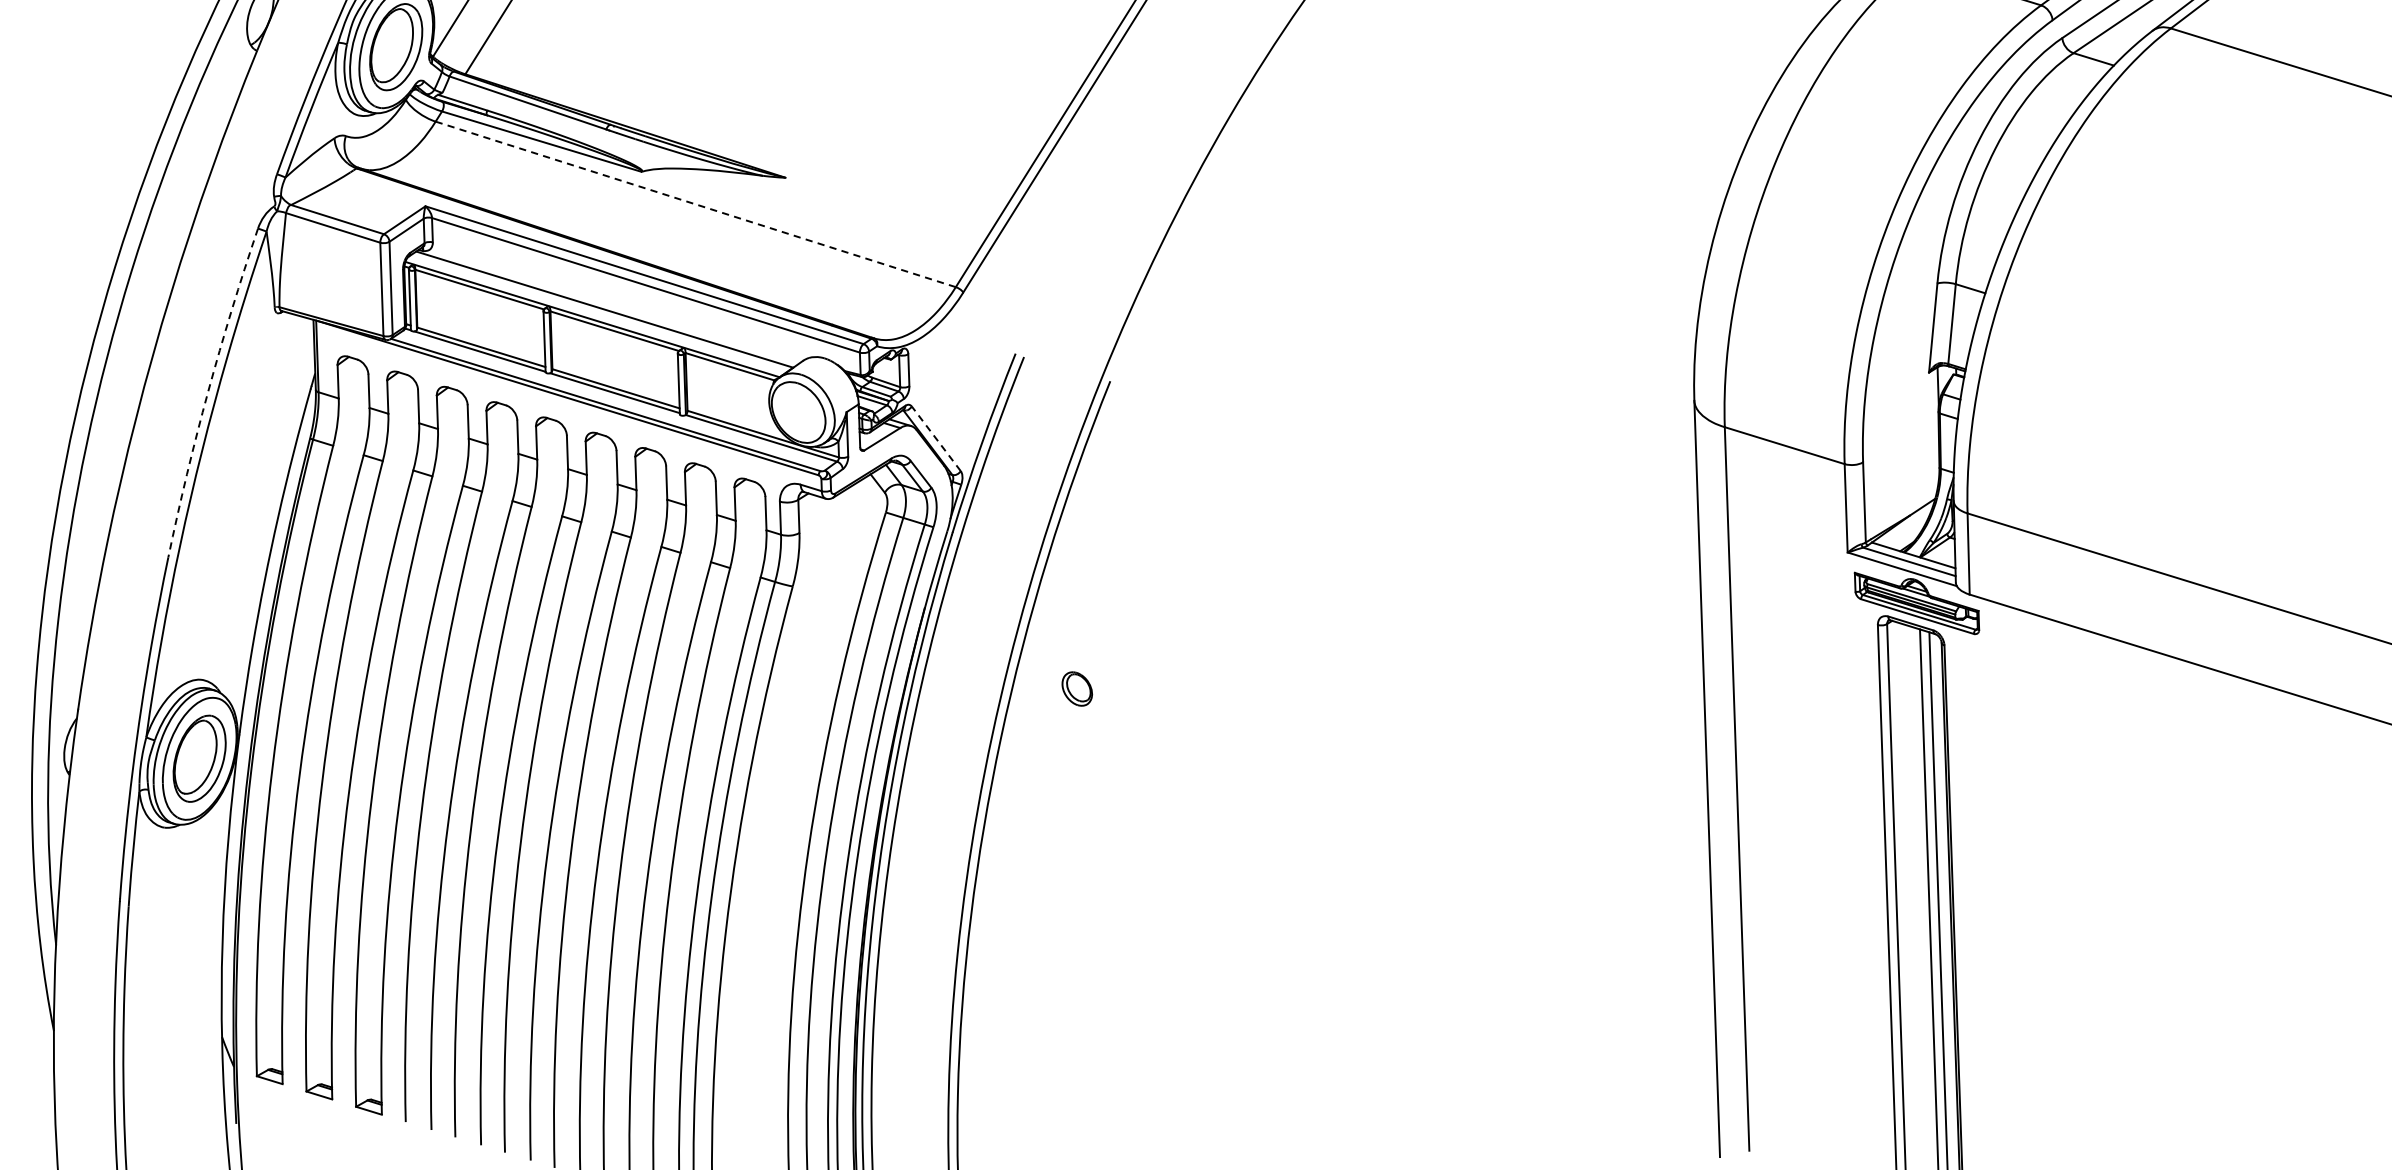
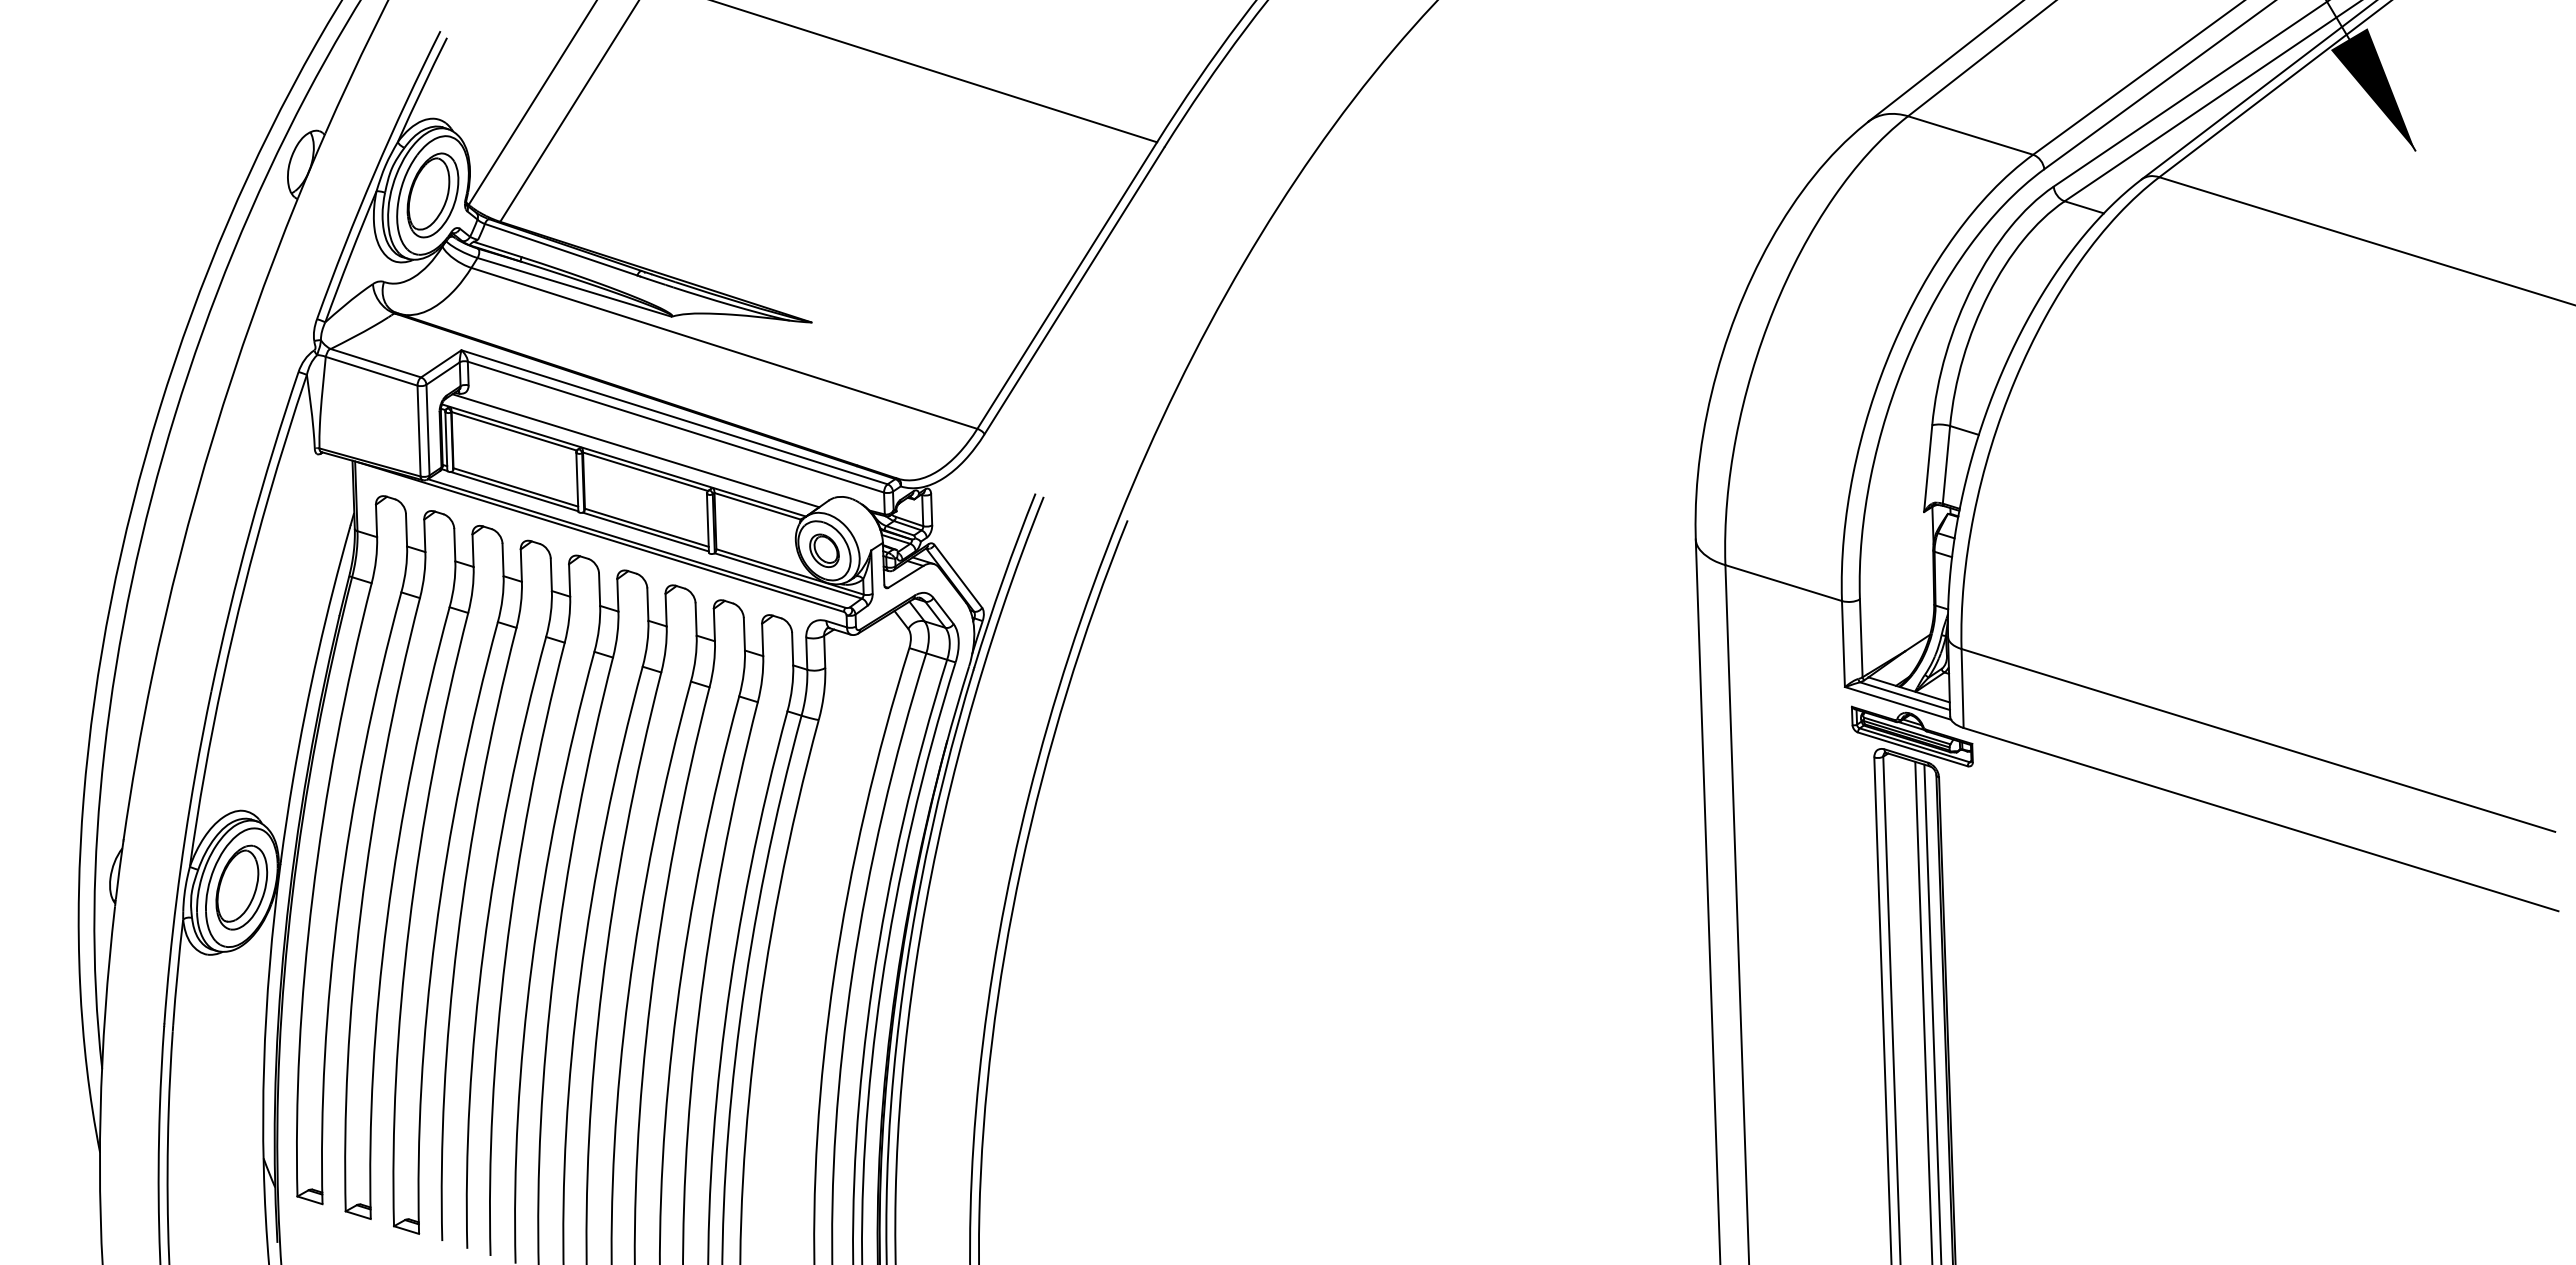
line: (695, 204) -> (724, 348), dashed -> solid
arc: (208, 391) -> (250, 530), dashed -> solid
line: (936, 438) -> (958, 576), dashed -> solid
part: (1077, 688) -> (824, 550), moved

